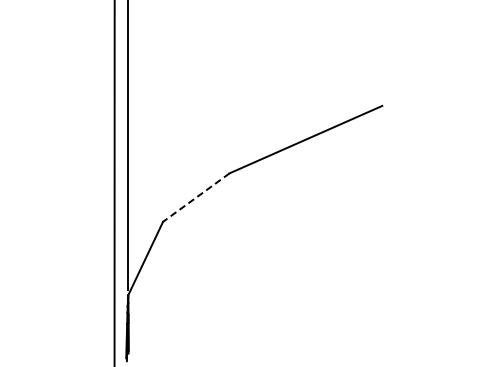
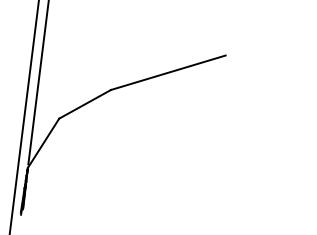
line: (195, 197) -> (84, 104), dashed -> solid

